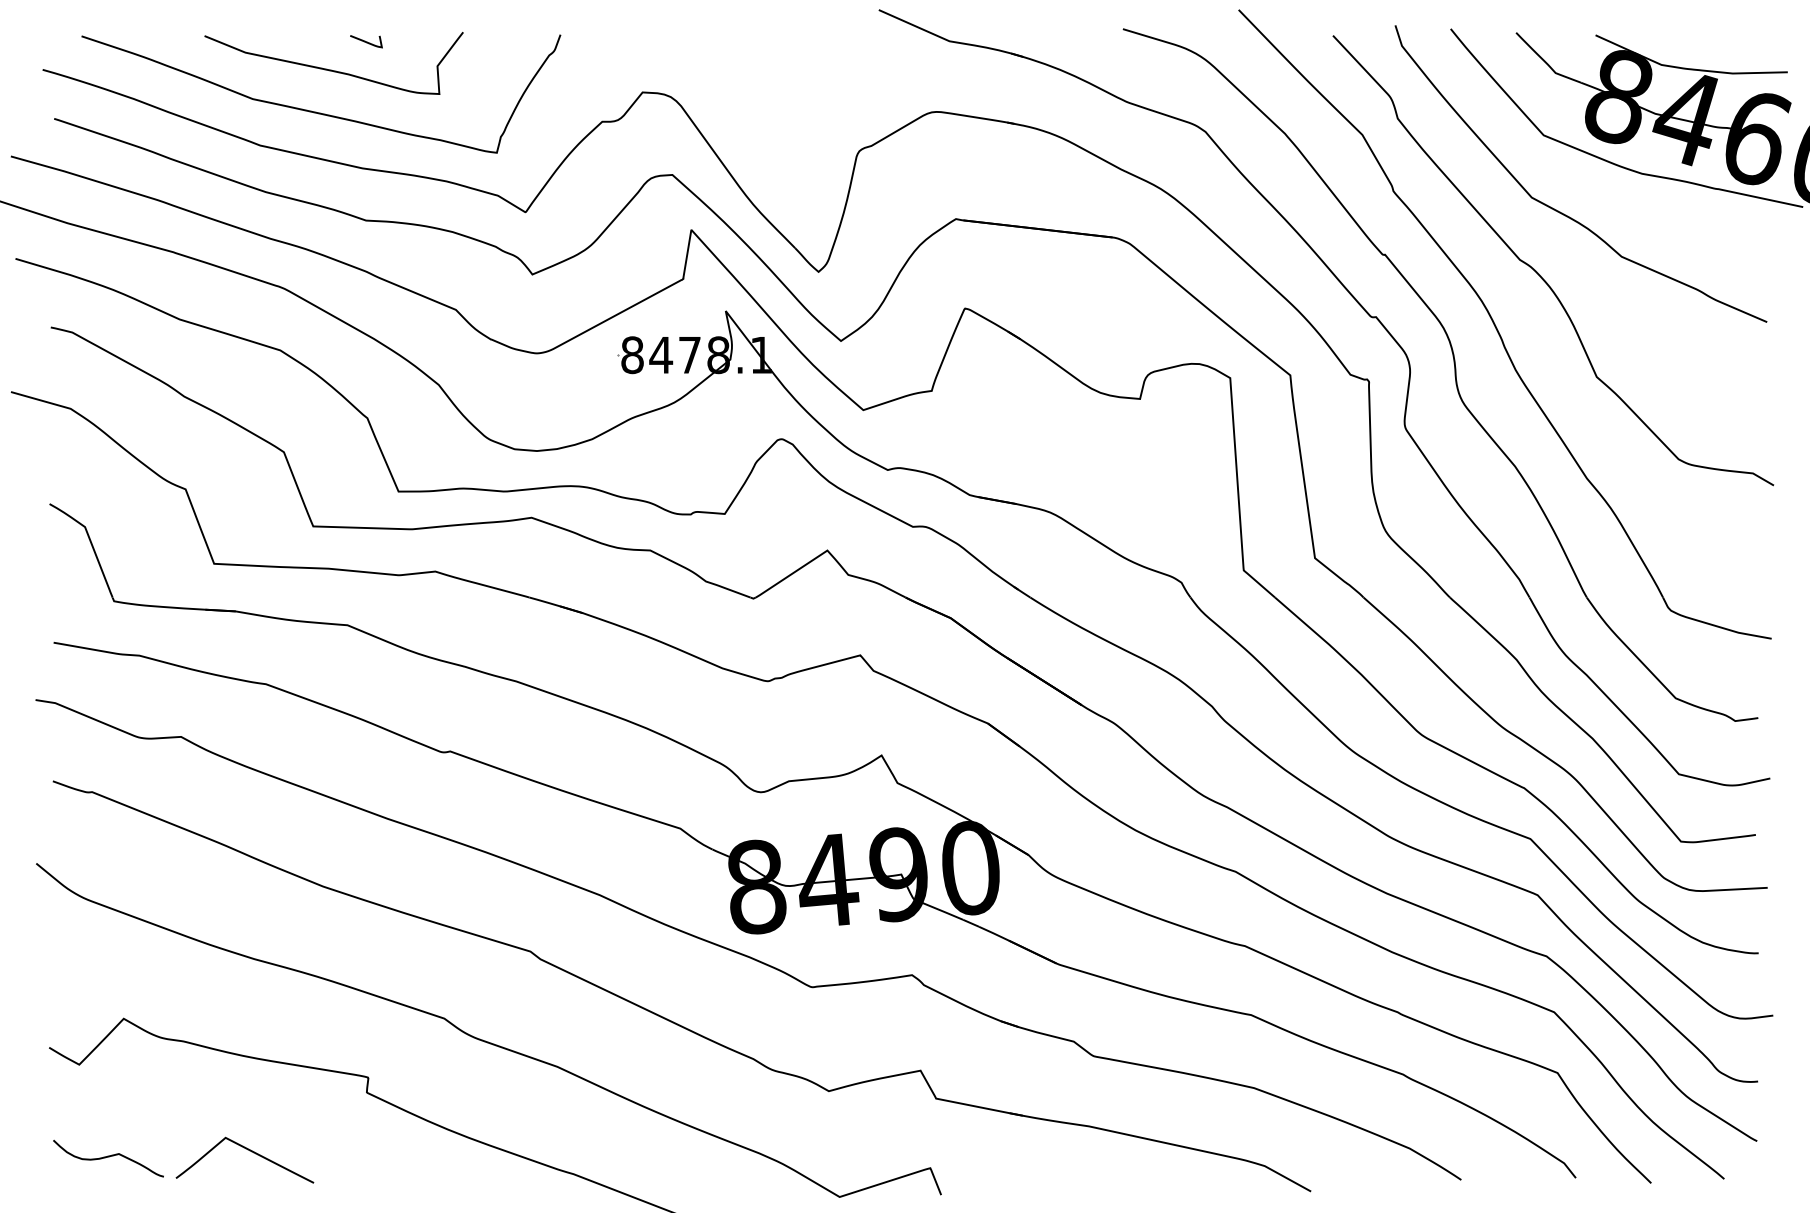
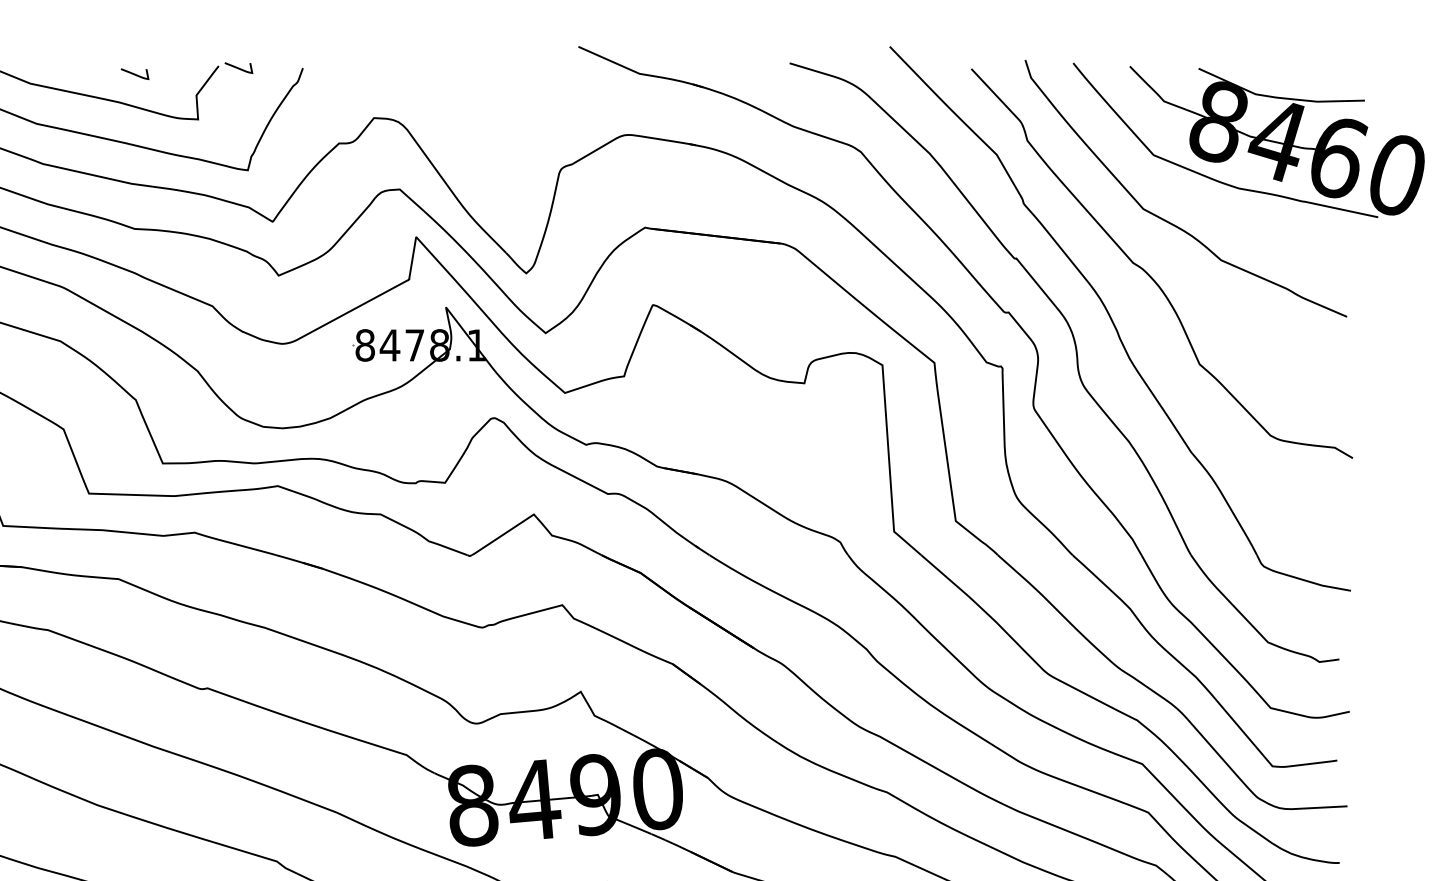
curve: (486, 34) -> (238, 67), added

